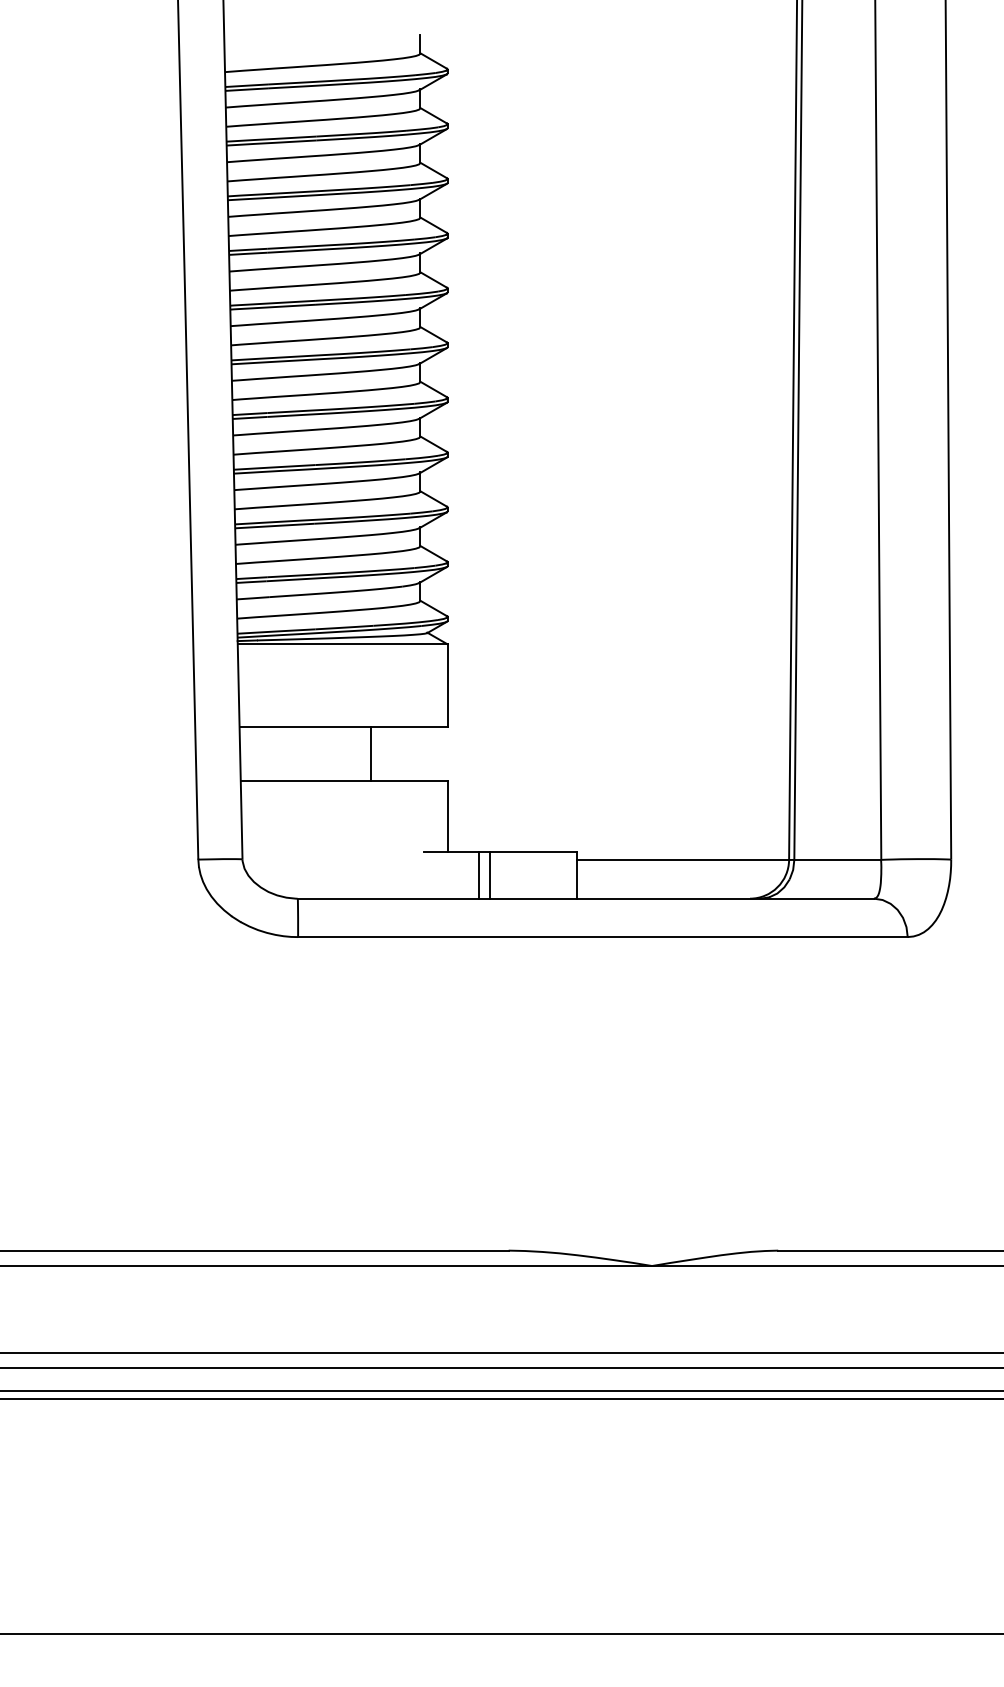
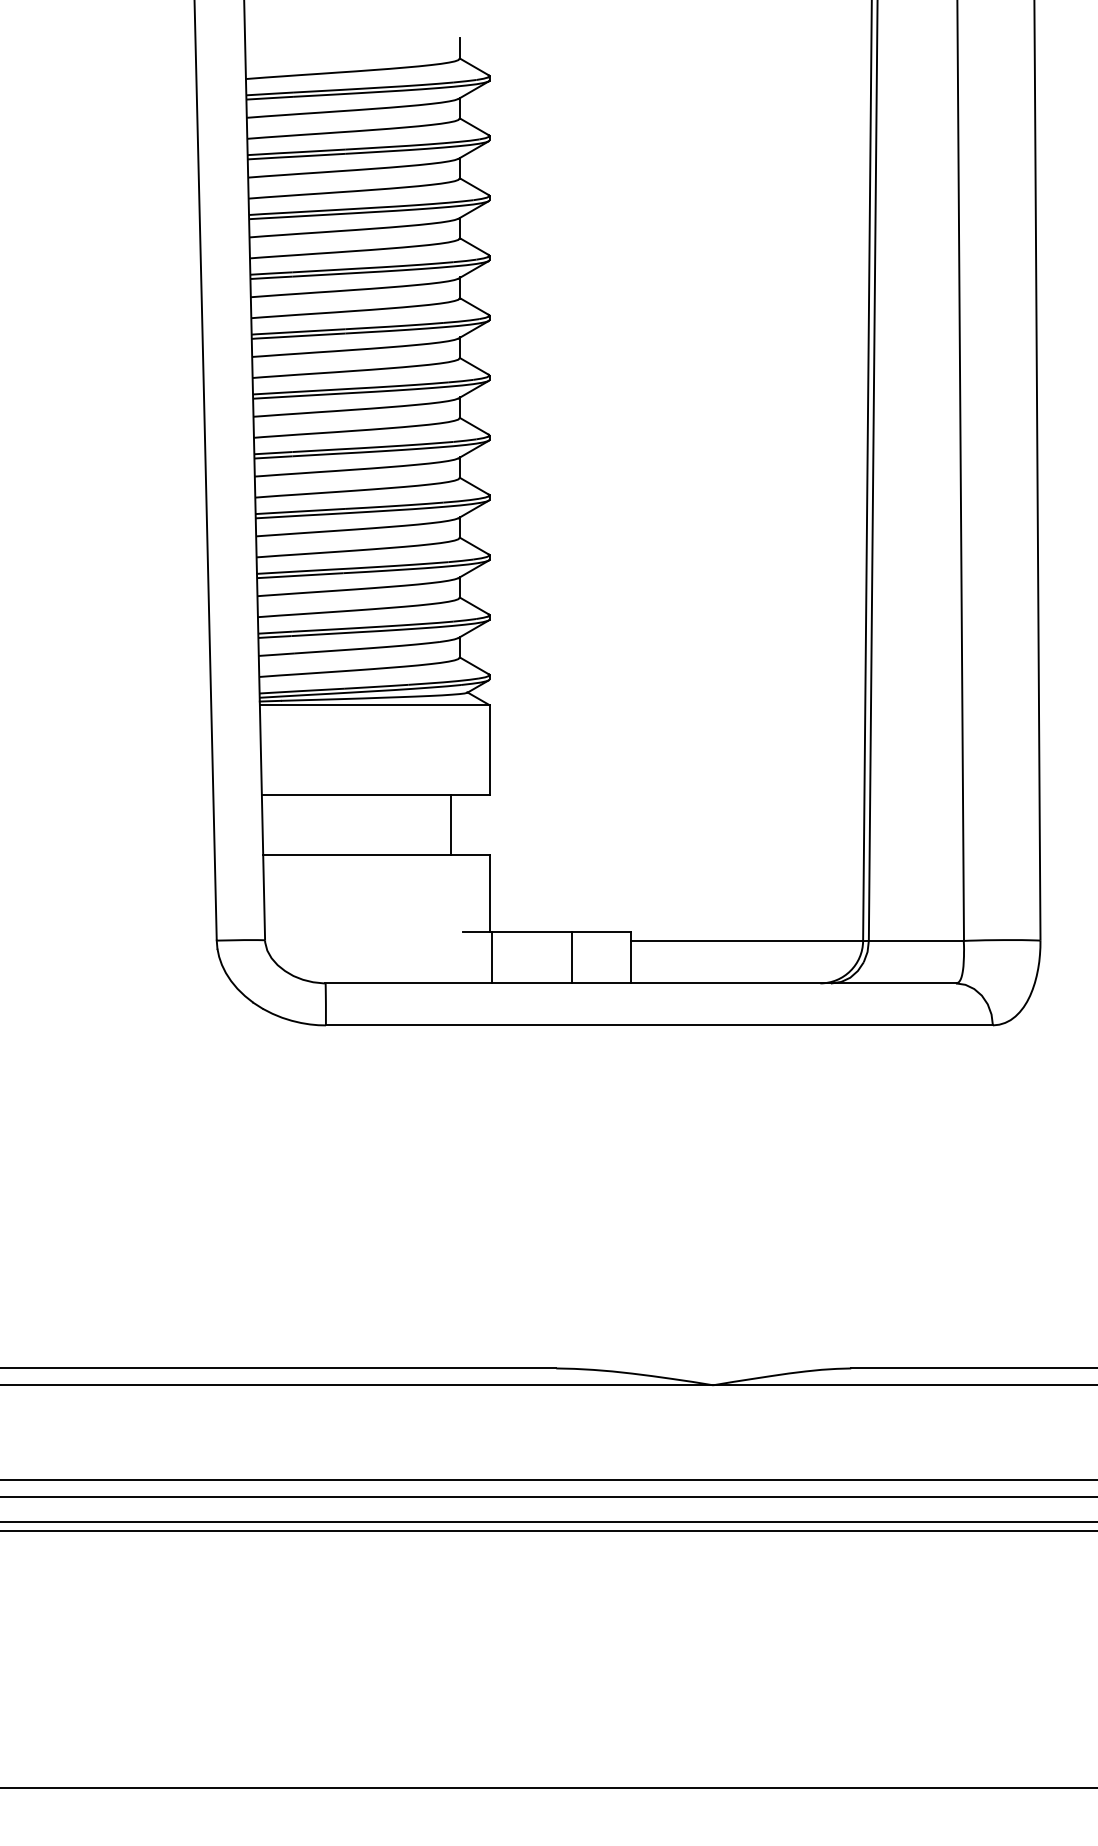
line: (371, 753) -> (451, 824), moved
line: (479, 874) -> (572, 956), moved
line: (490, 874) -> (492, 956), moved

